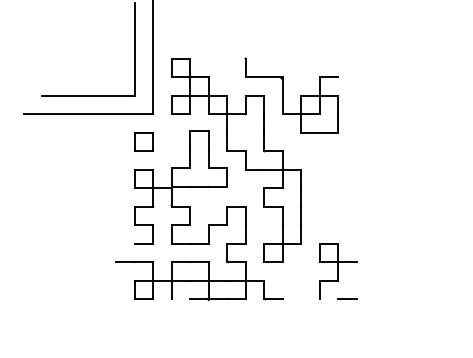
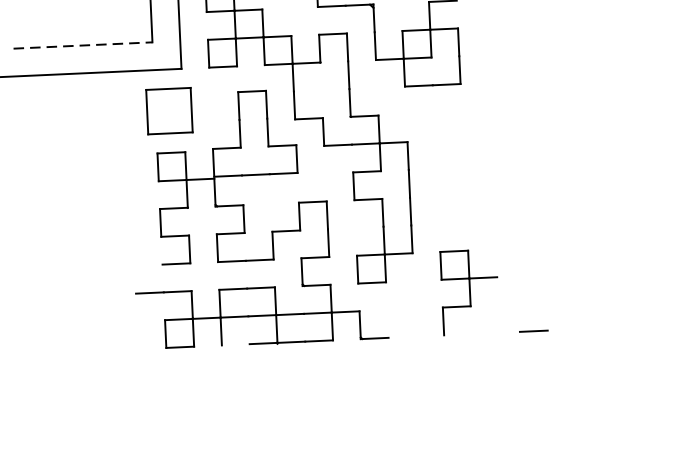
line: (88, 95) -> (83, 45), solid -> dashed
part: (143, 141) -> (168, 110), size x1.6
line: (347, 298) -> (533, 330), moved

